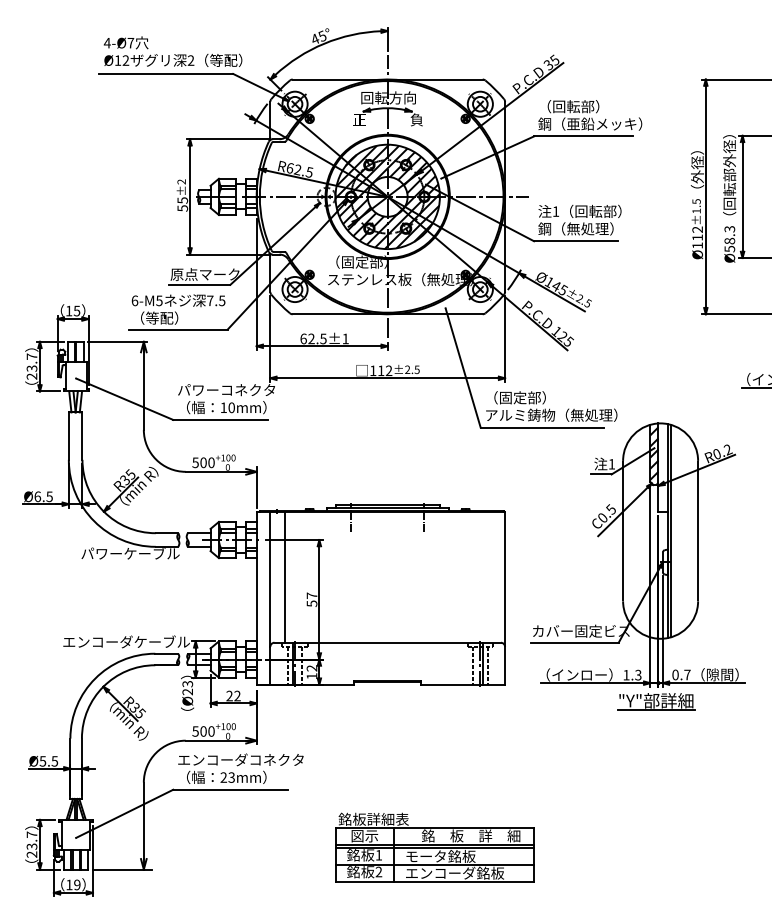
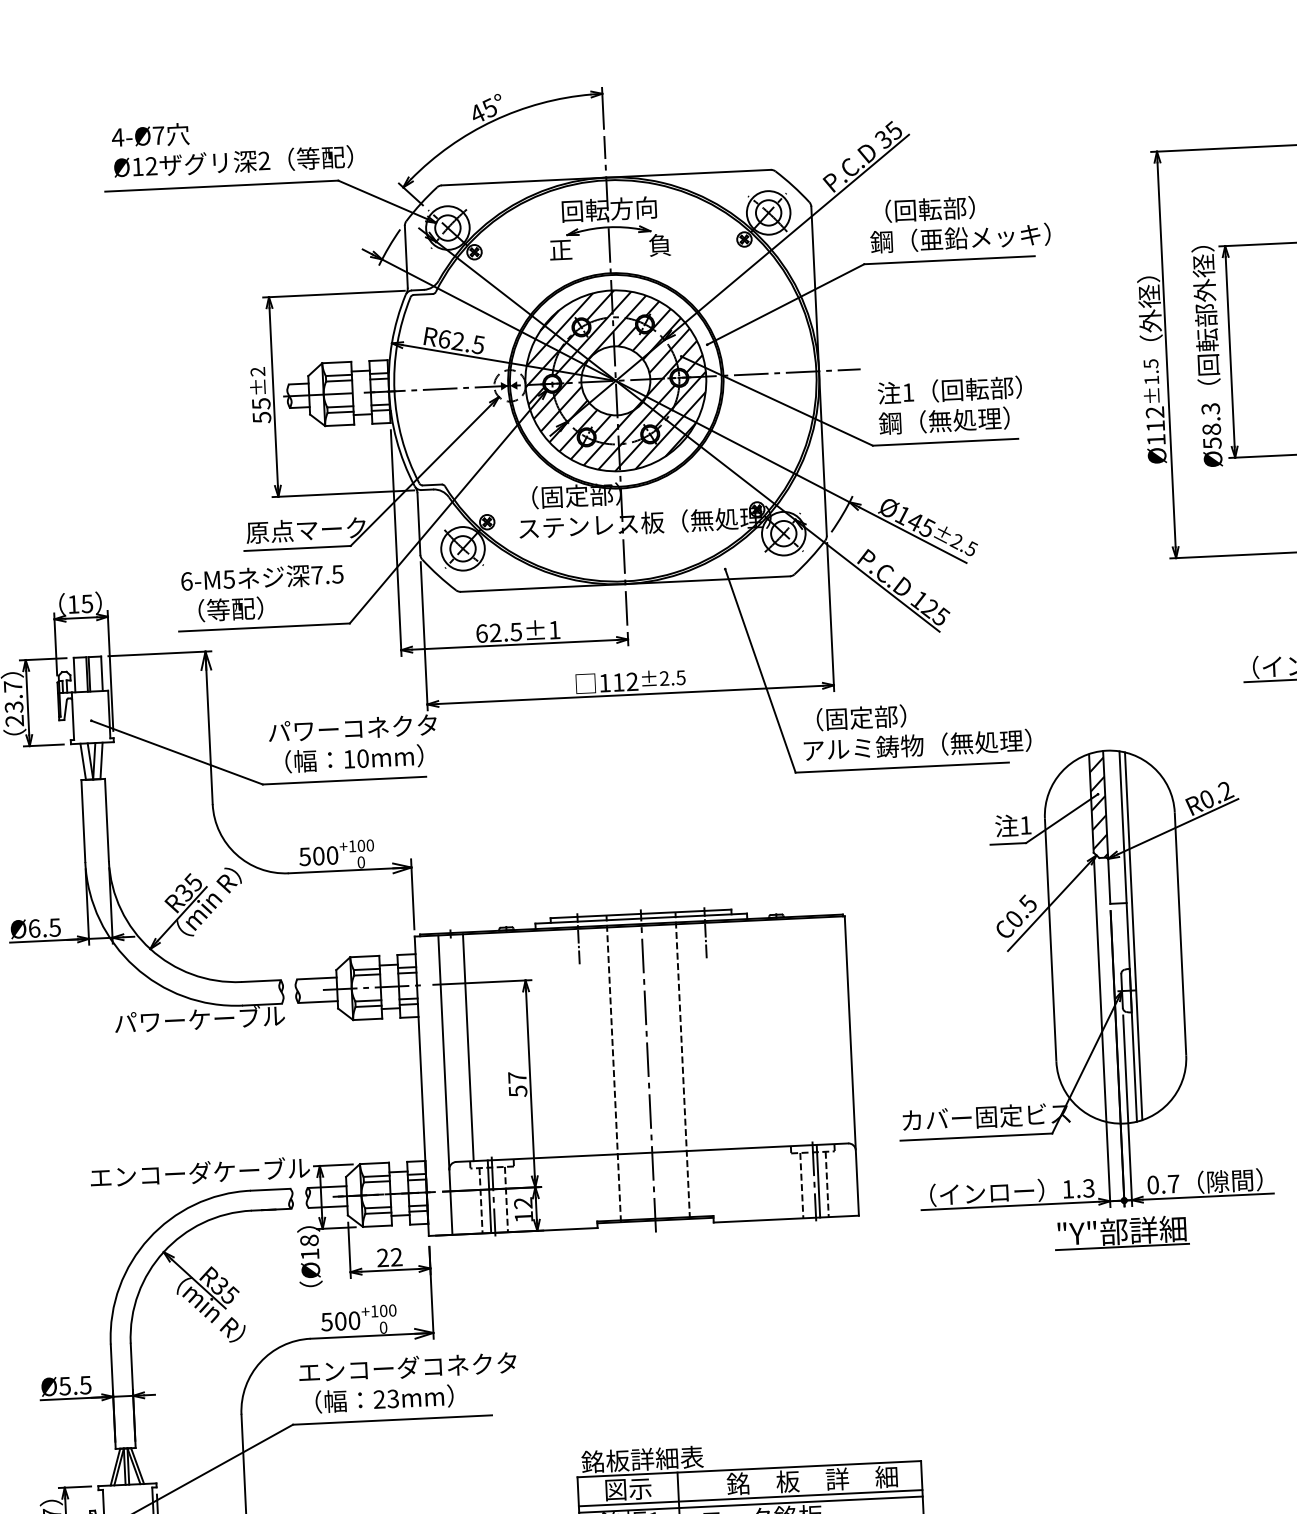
line: (367, 592) -> (613, 1067), added
line: (407, 592) -> (682, 1064), added
line: (387, 595) -> (648, 1070), added
text: (187, 687) -> (309, 1246), Ø23 -> Ø18

